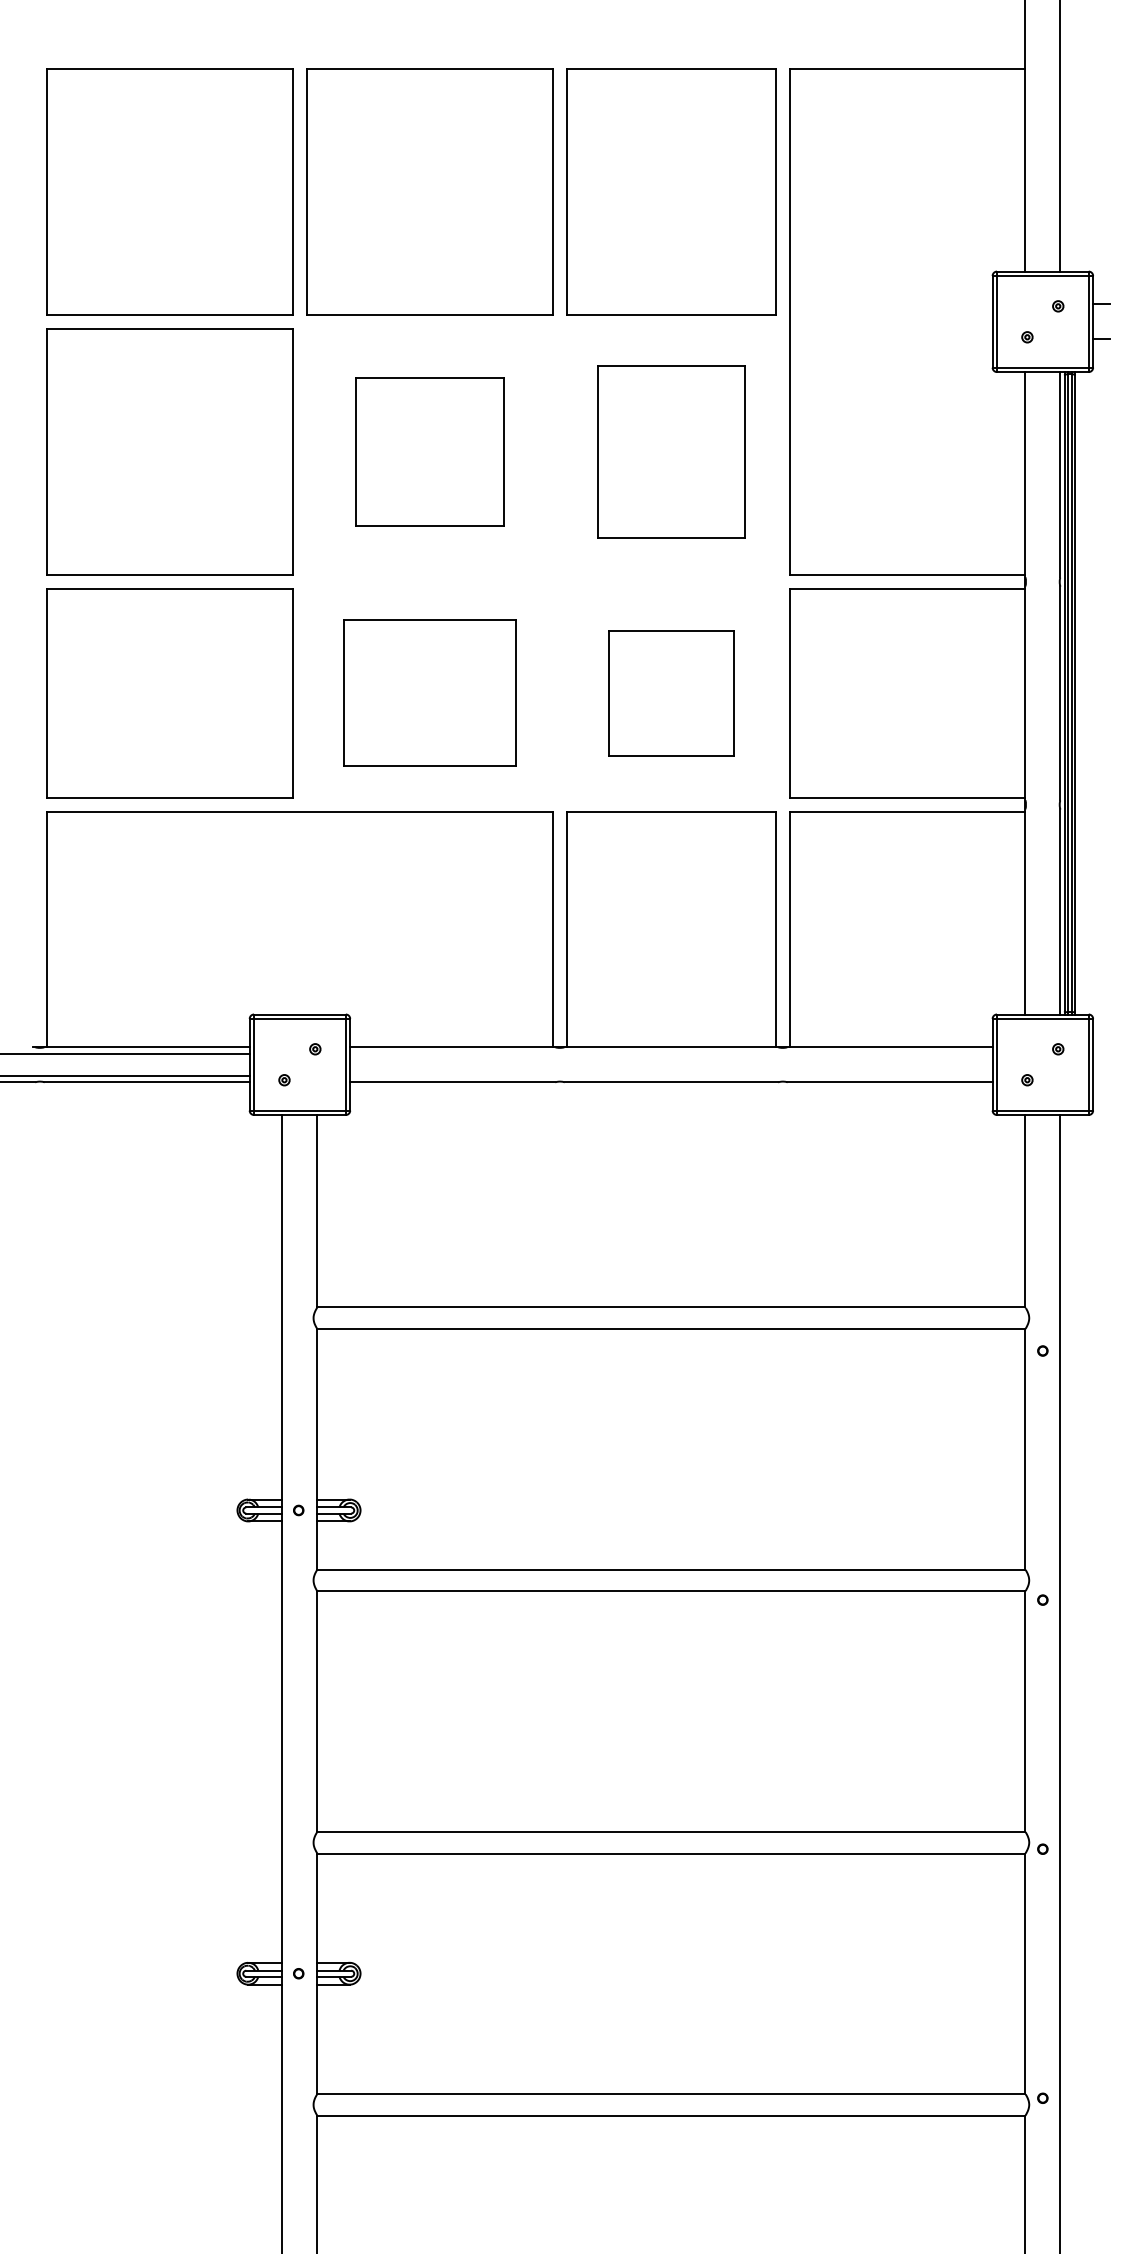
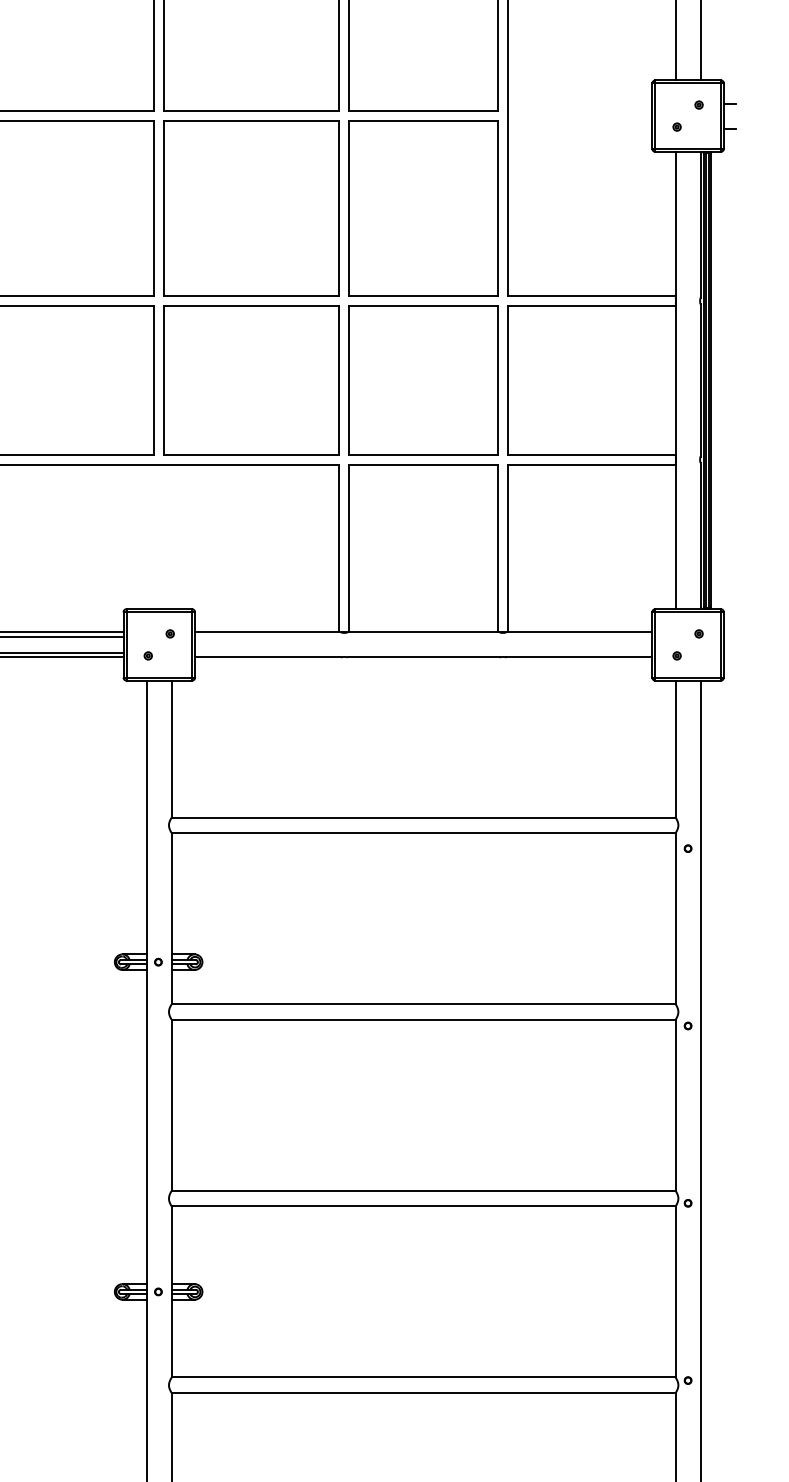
part: (429, 451) -> (251, 208), size x1.67
part: (671, 451) -> (423, 208), size x1.43
part: (429, 693) -> (251, 380), size x1.43
part: (671, 693) -> (423, 380), size x1.67

